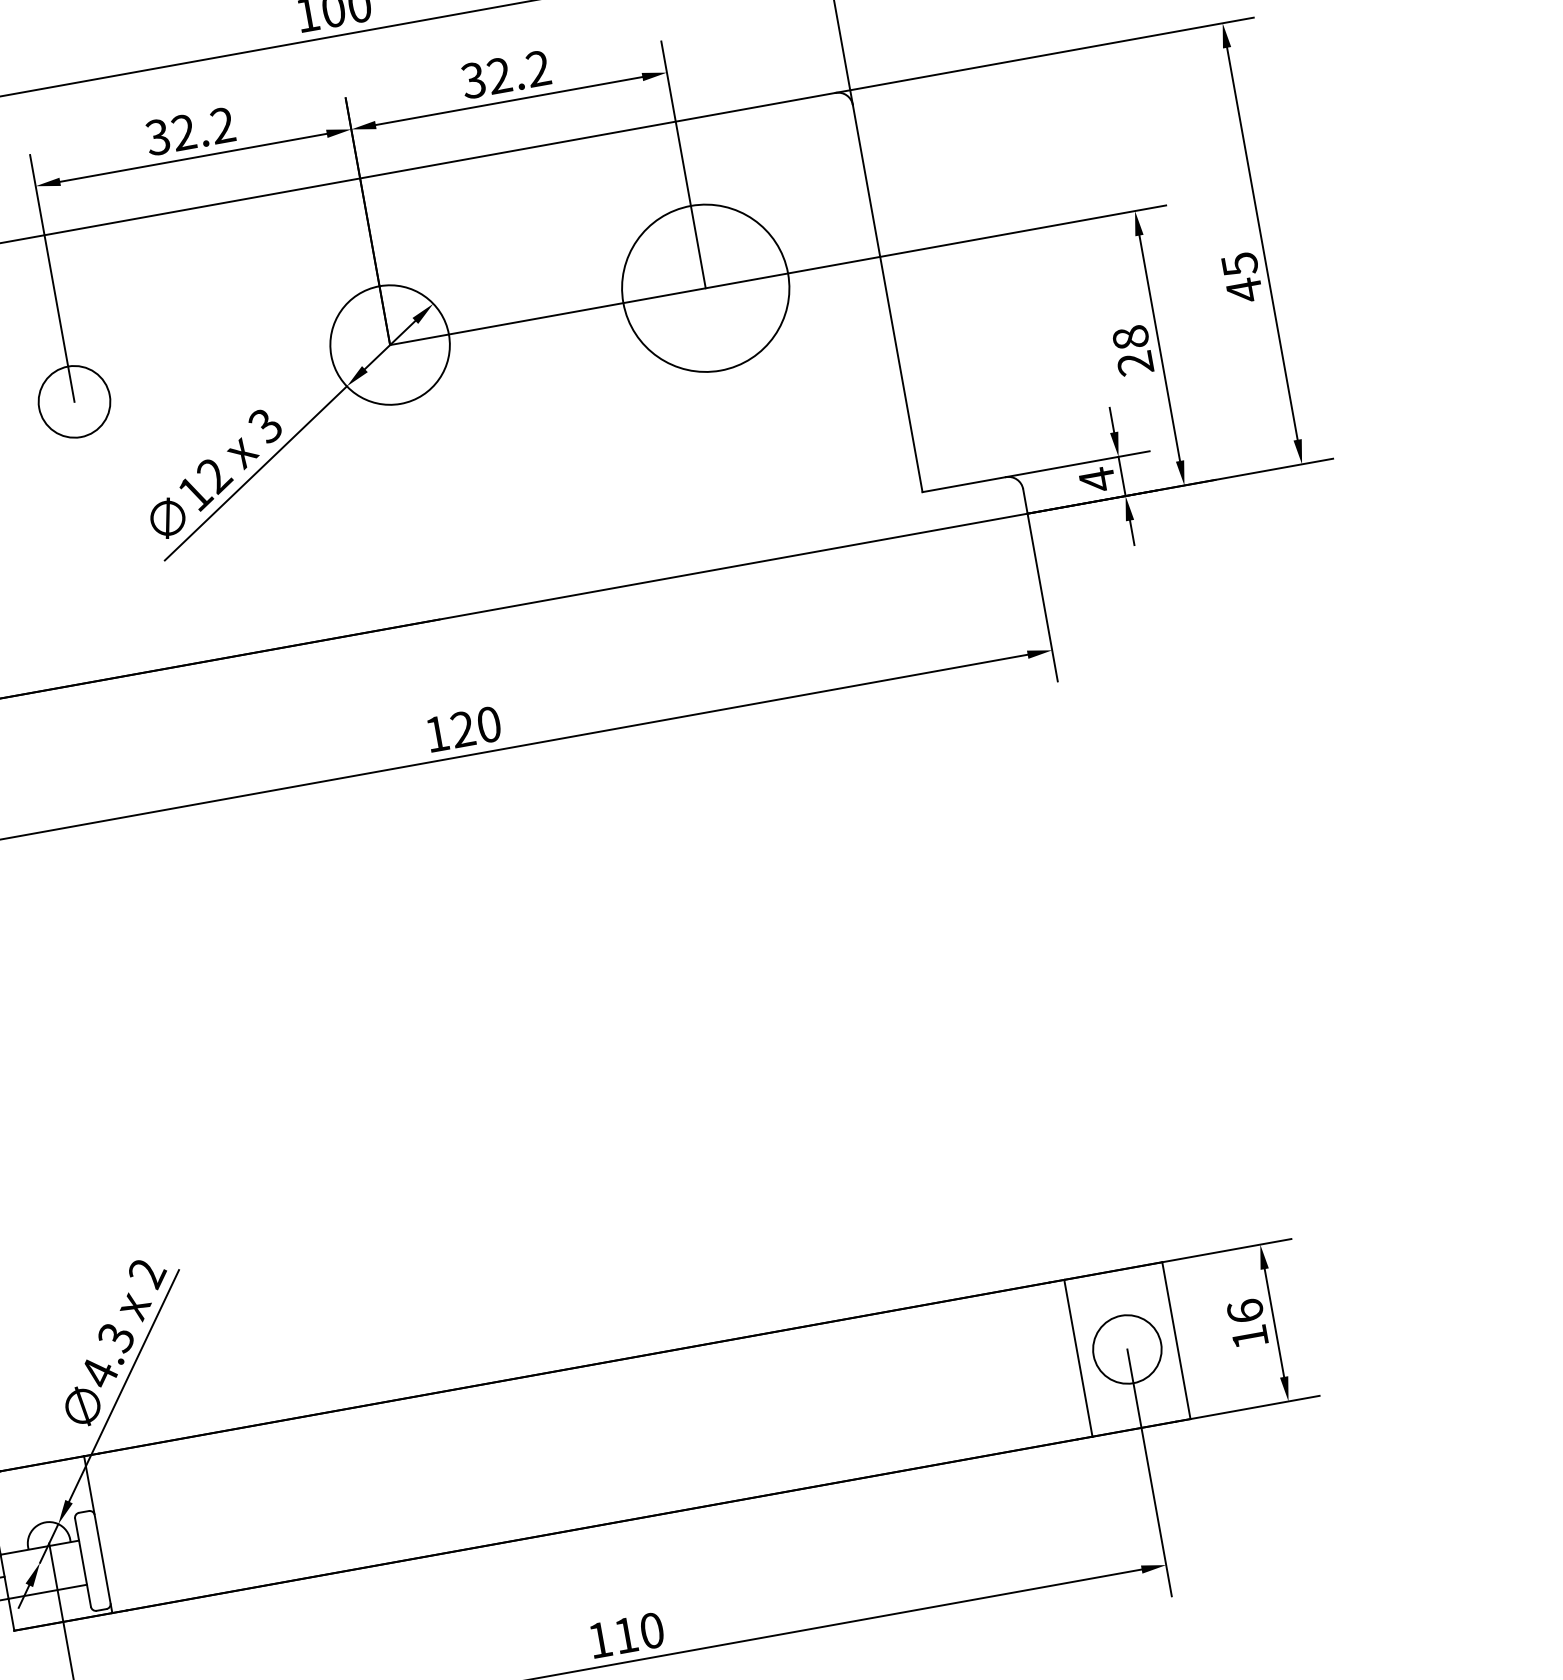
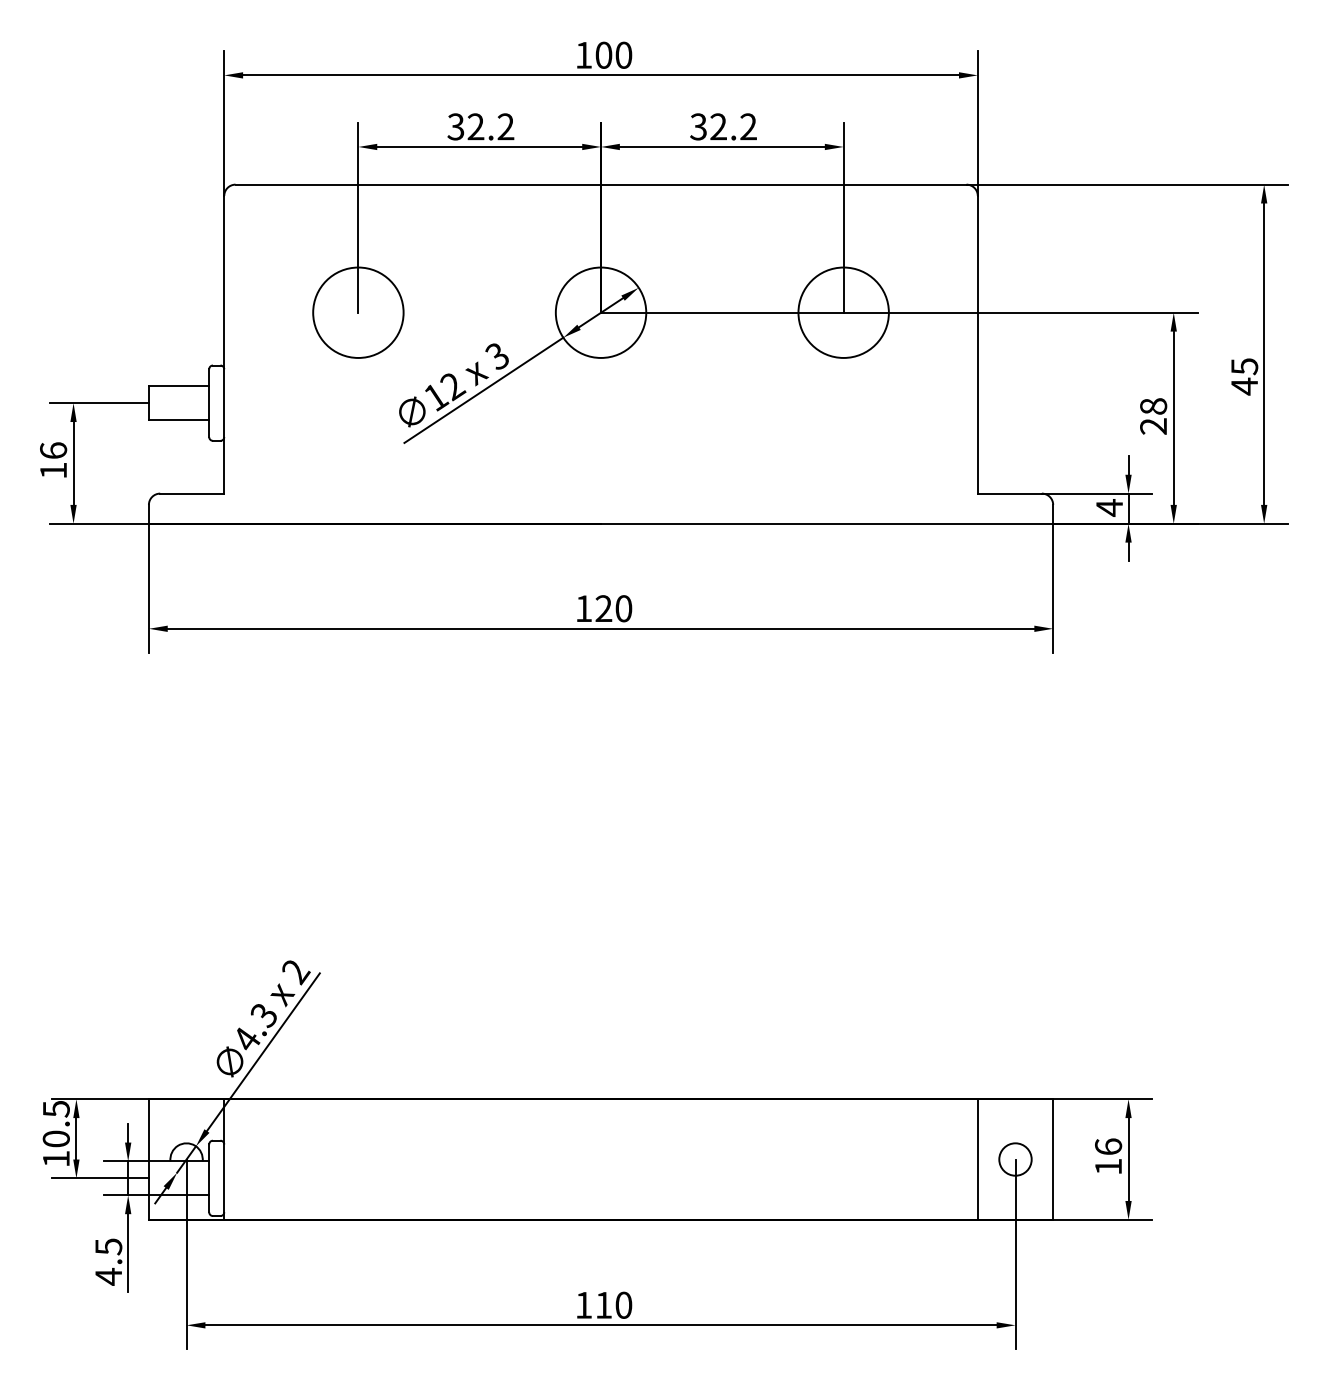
circle: (705, 287) -> (843, 312), size x0.71
circle: (74, 401) -> (358, 312), size x1.67
circle: (1127, 1349) -> (1015, 1159), size x0.62

